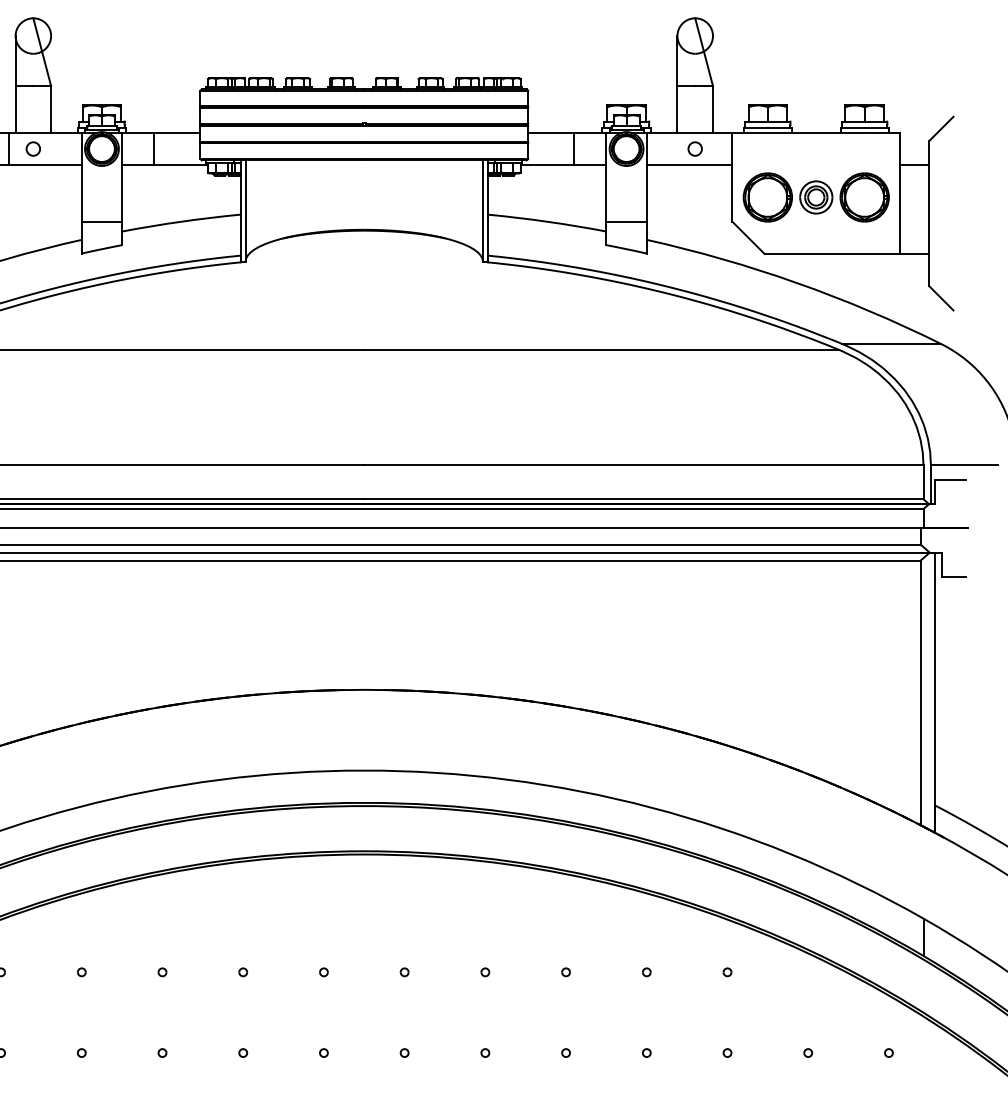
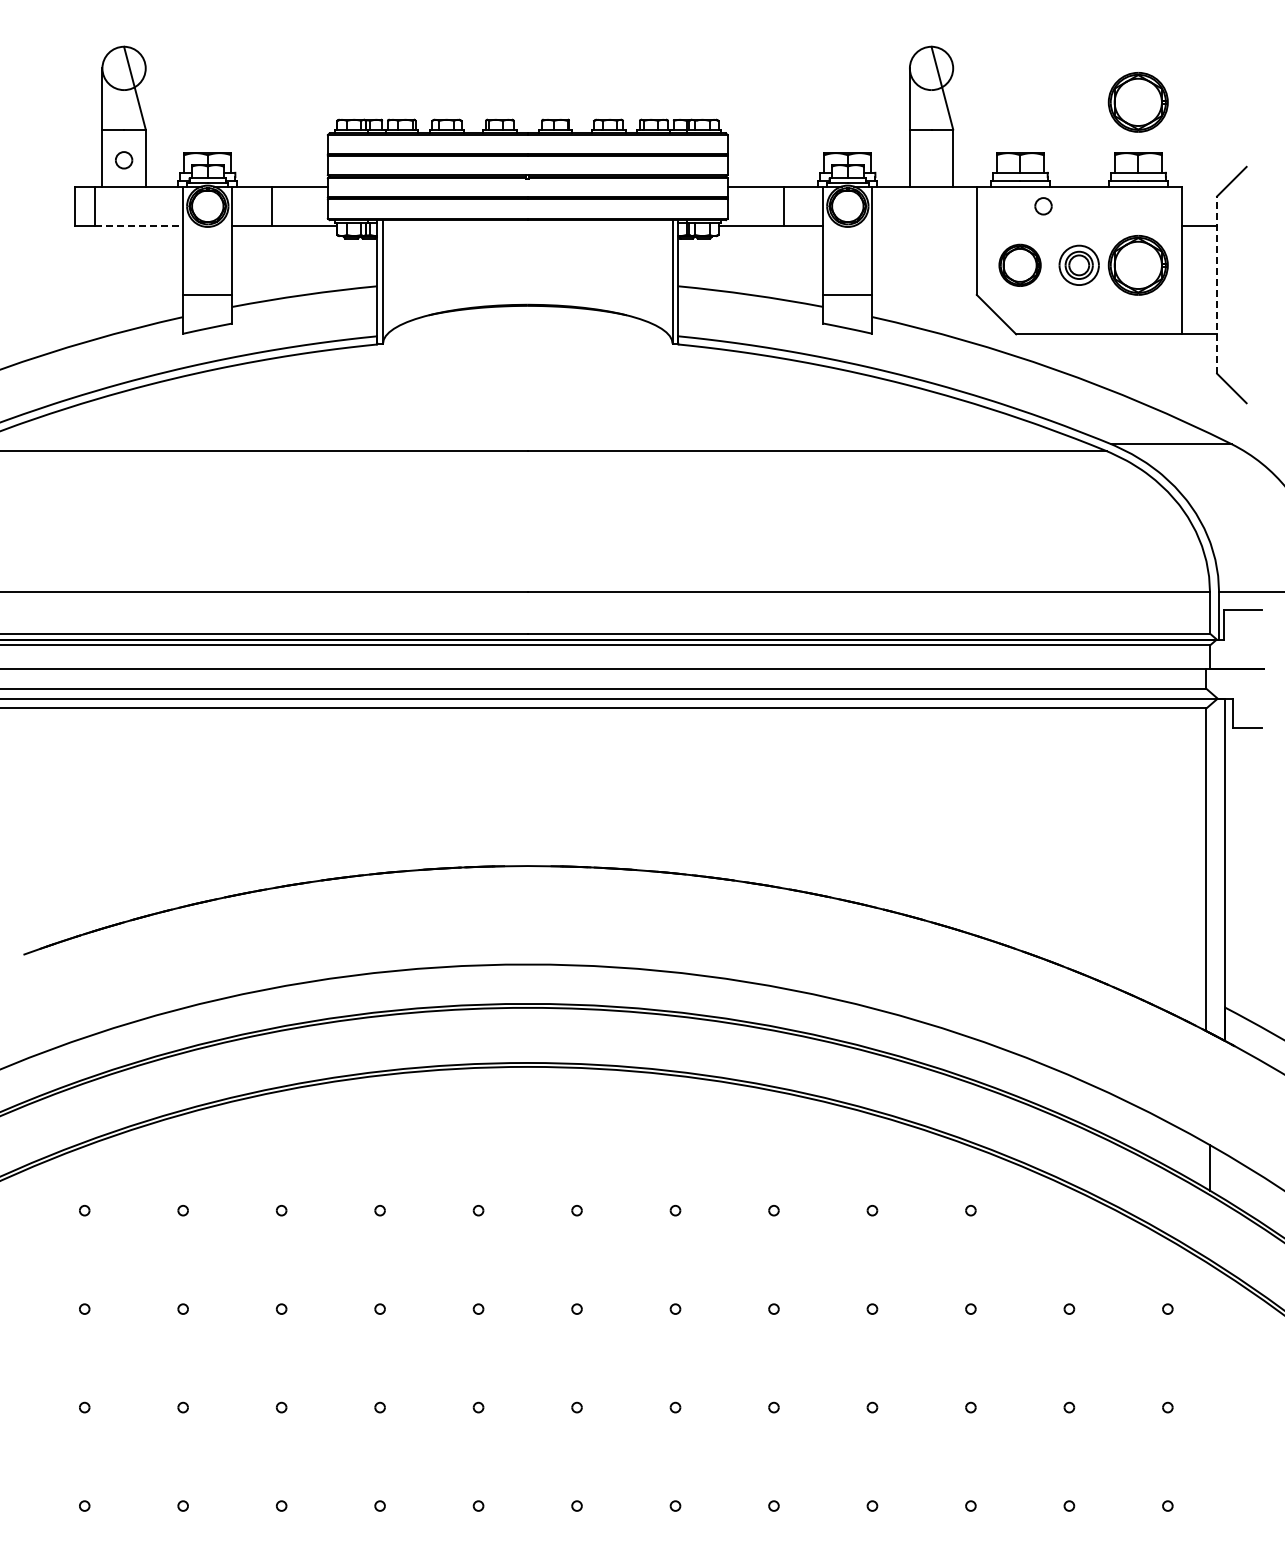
part: (864, 63) -> (1137, 102), added
part: (33, 149) -> (124, 160), moved
part: (695, 149) -> (1043, 206), moved
line: (46, 165) -> (139, 226), solid -> dashed
line: (689, 165) -> (924, 226), removed
part: (767, 197) -> (1019, 265), size x0.7
line: (929, 213) -> (1217, 285), solid -> dashed

